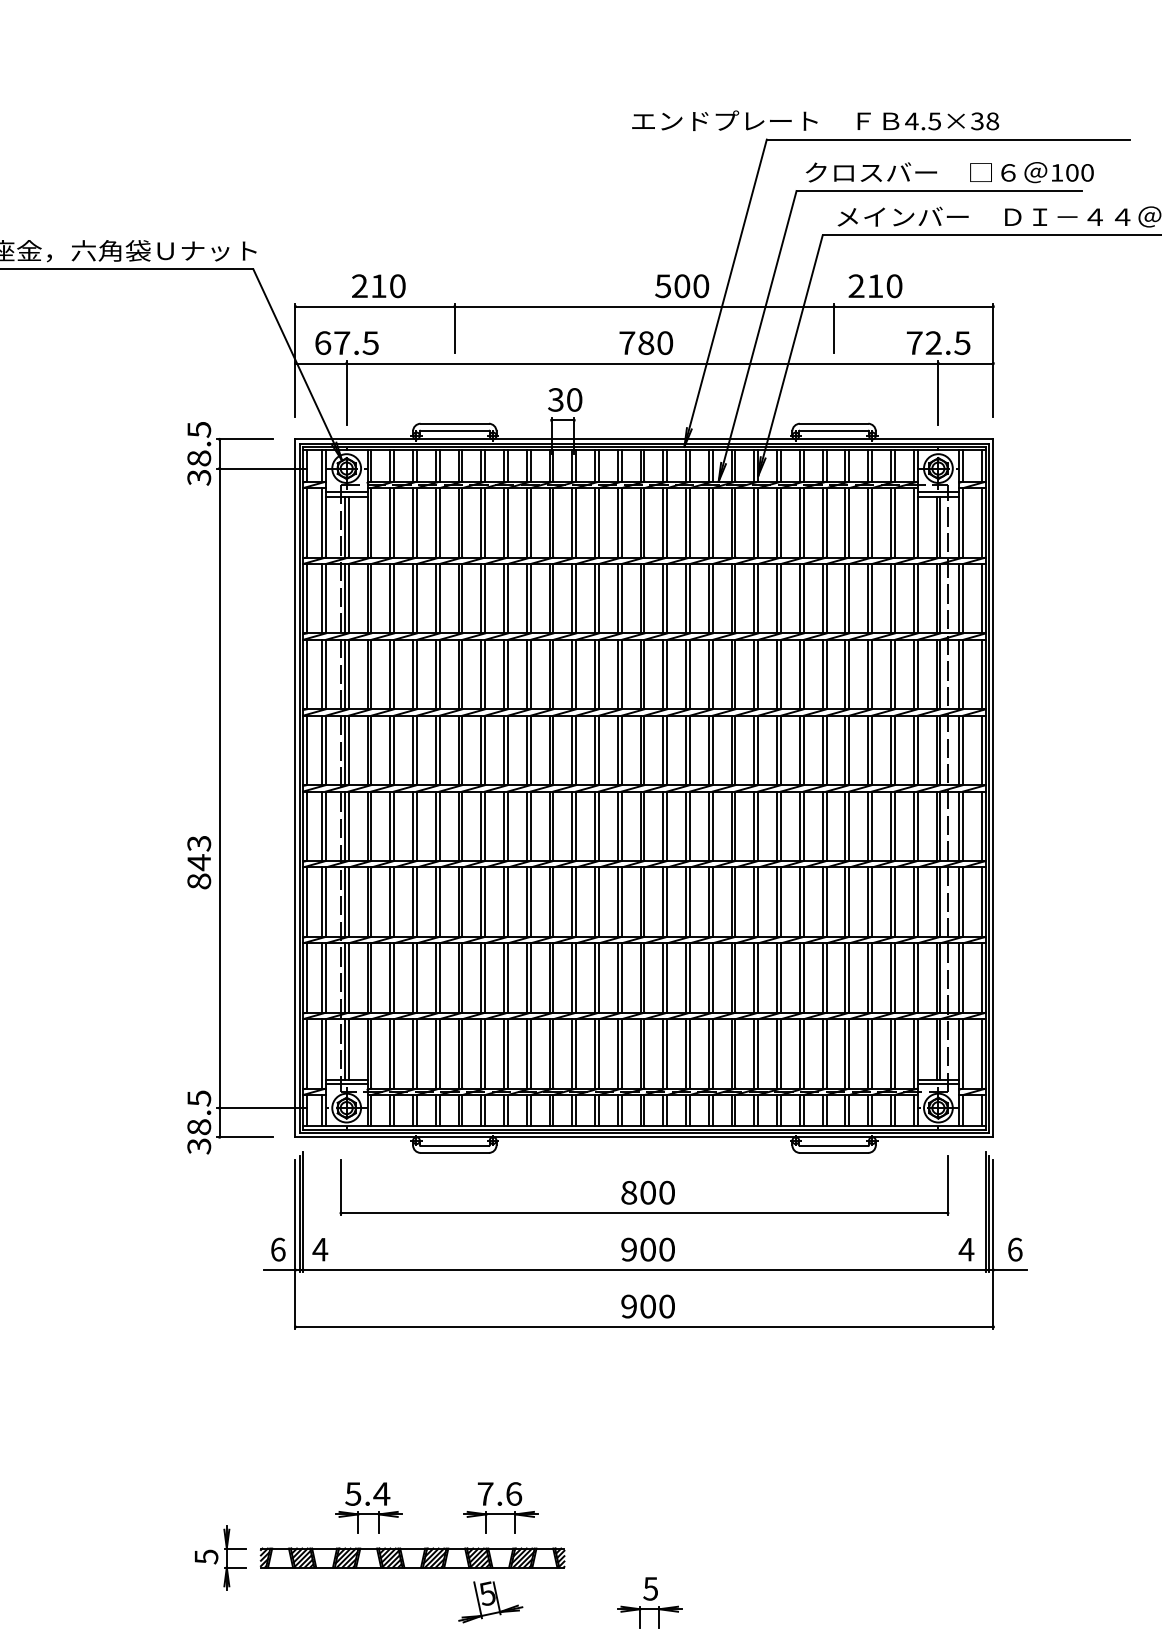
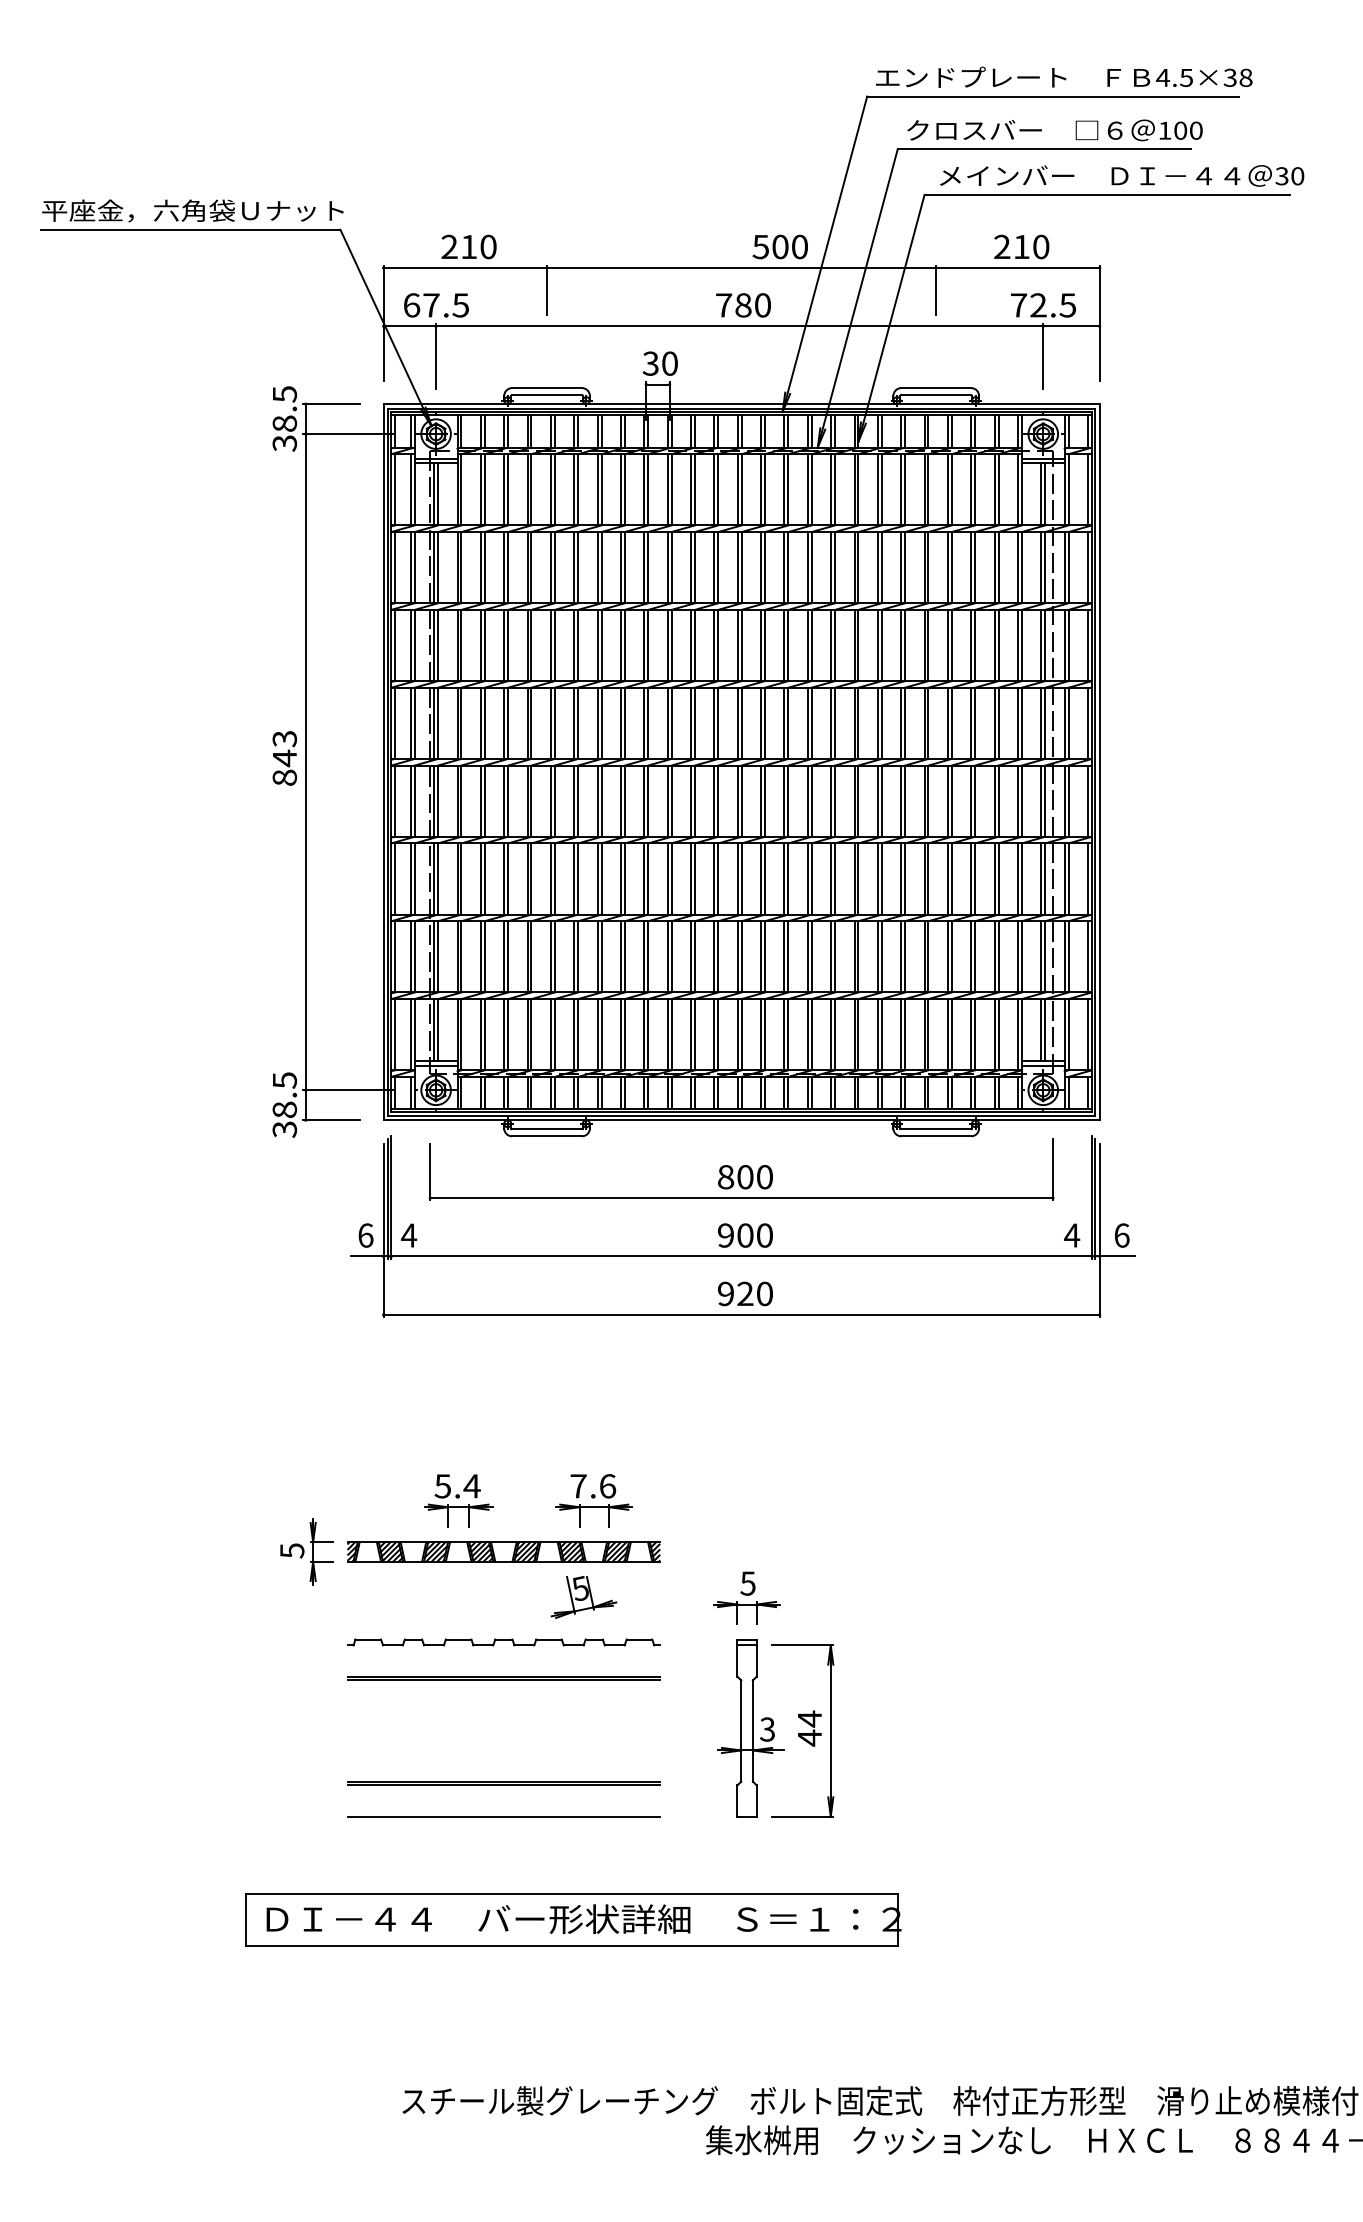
text: (815, 120) -> (1064, 76), moved
text: (875, 285) -> (1021, 246), moved
text: (198, 862) -> (284, 758), moved
text: (648, 1306) -> (745, 1293), 900 -> 920

